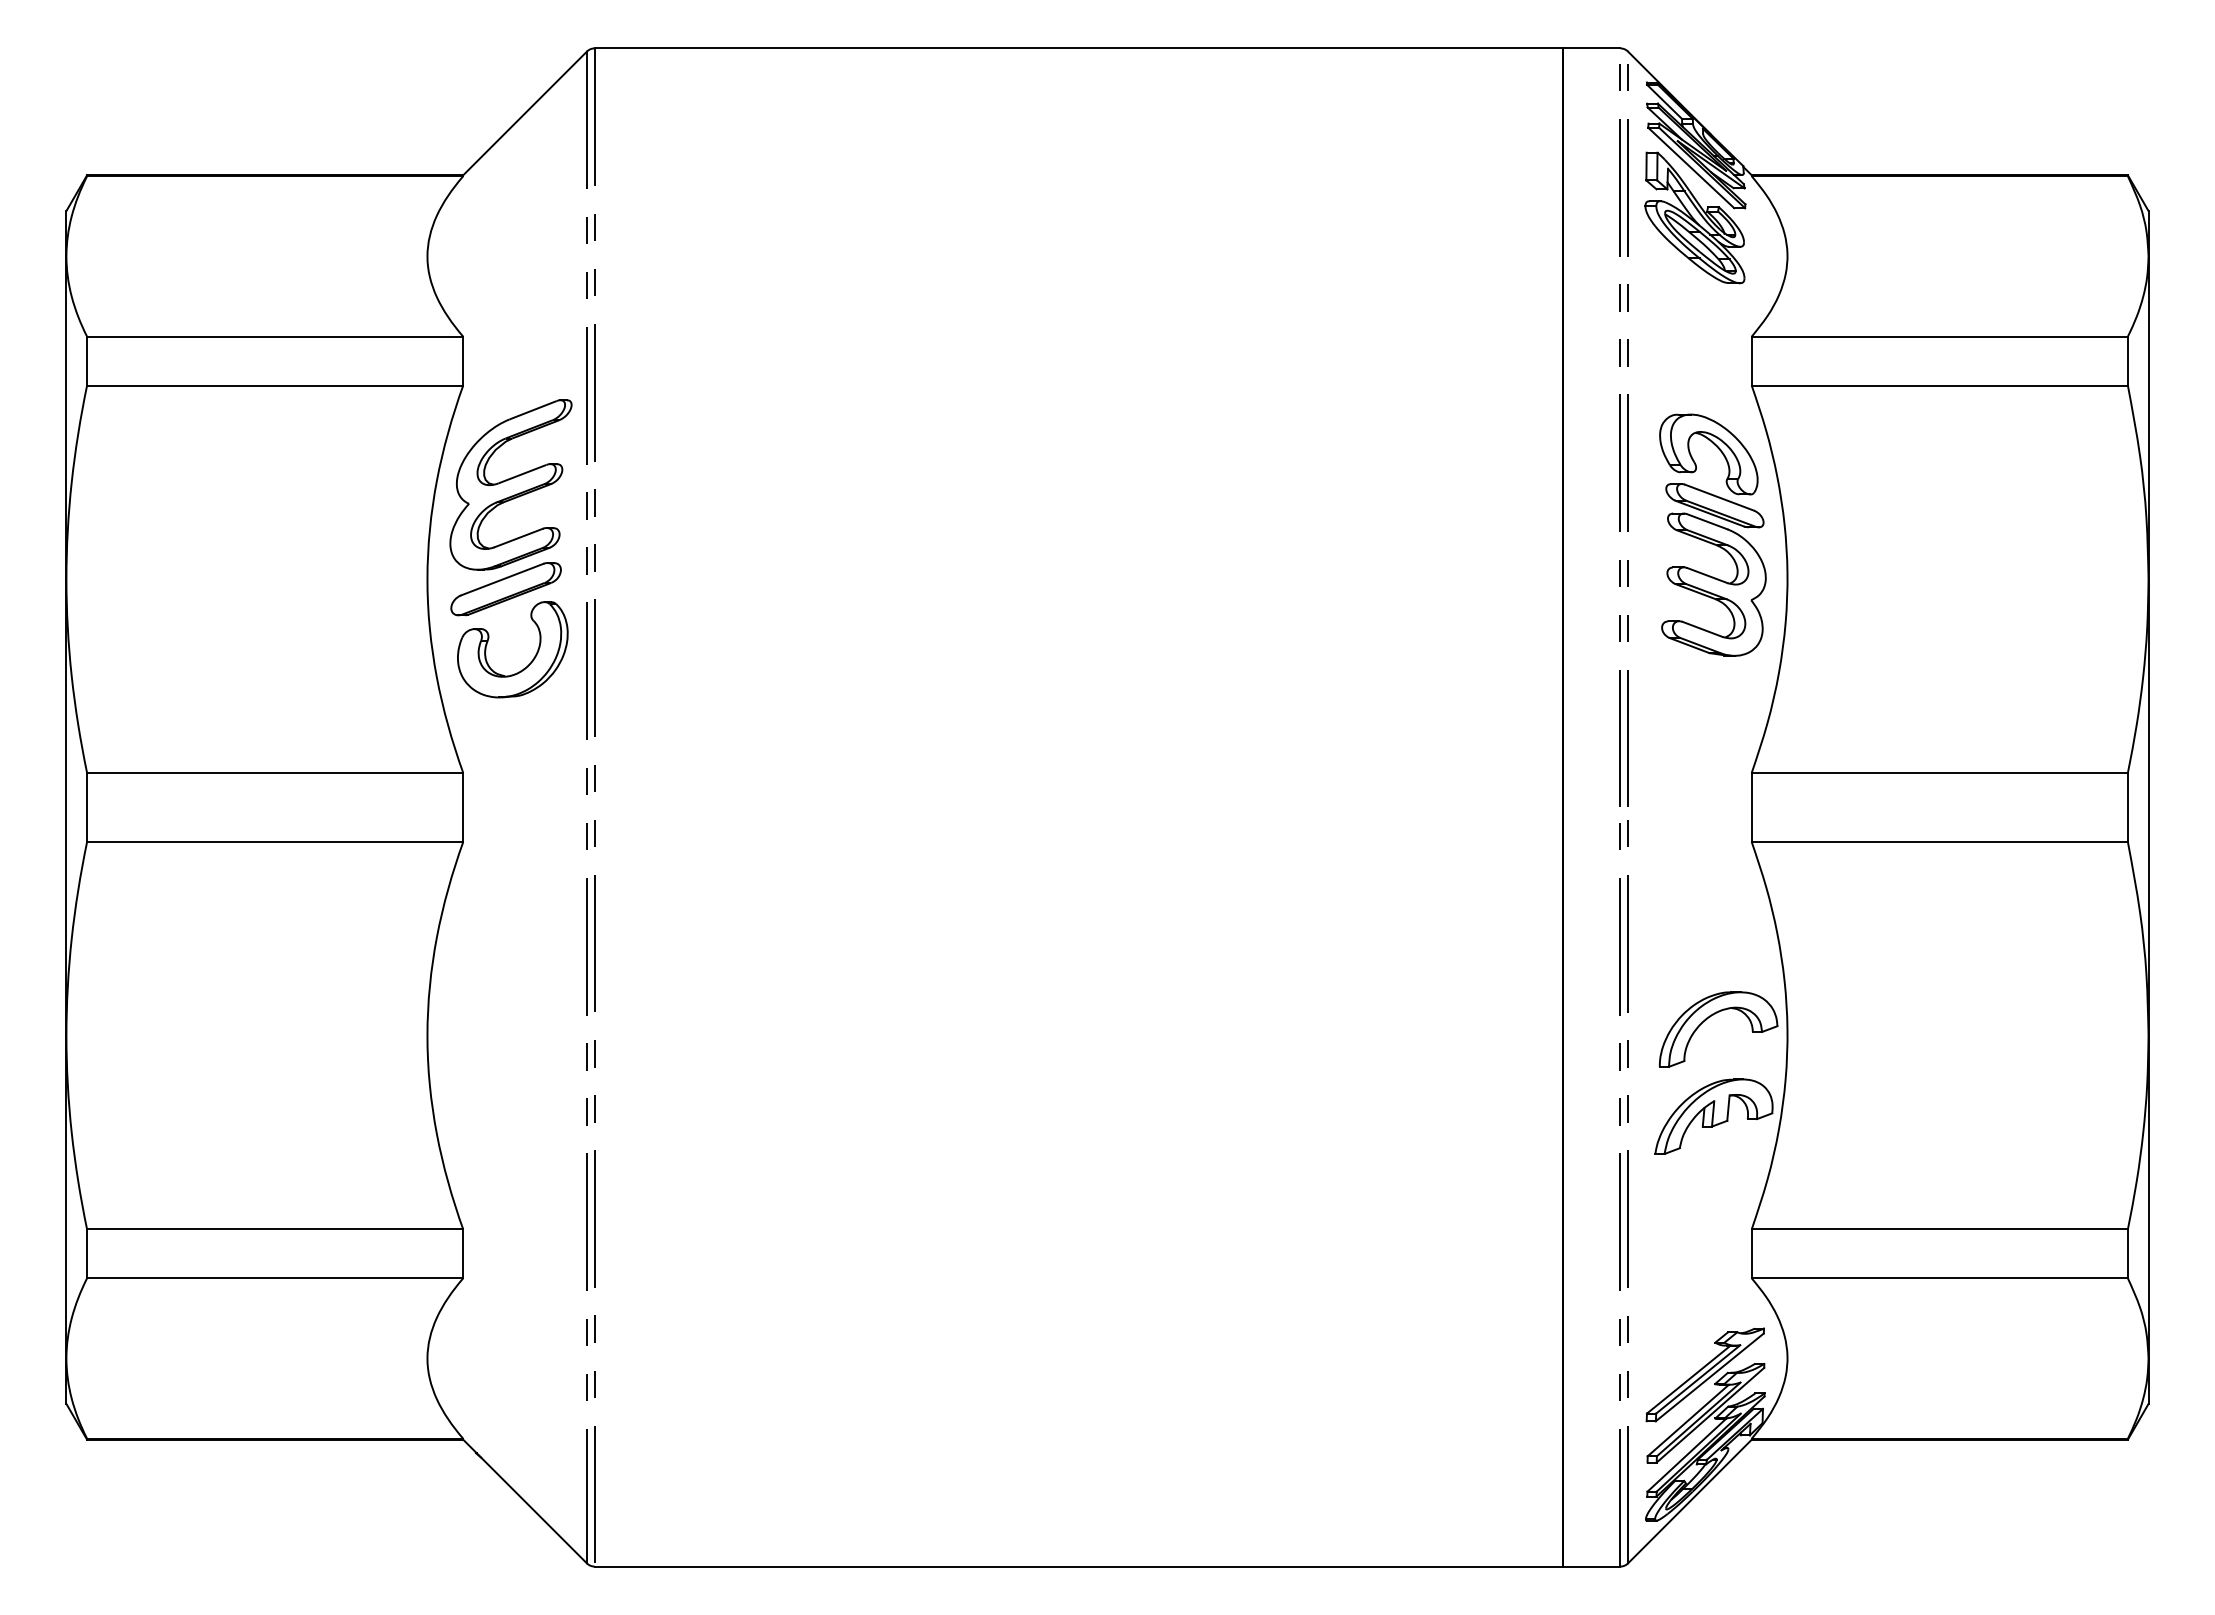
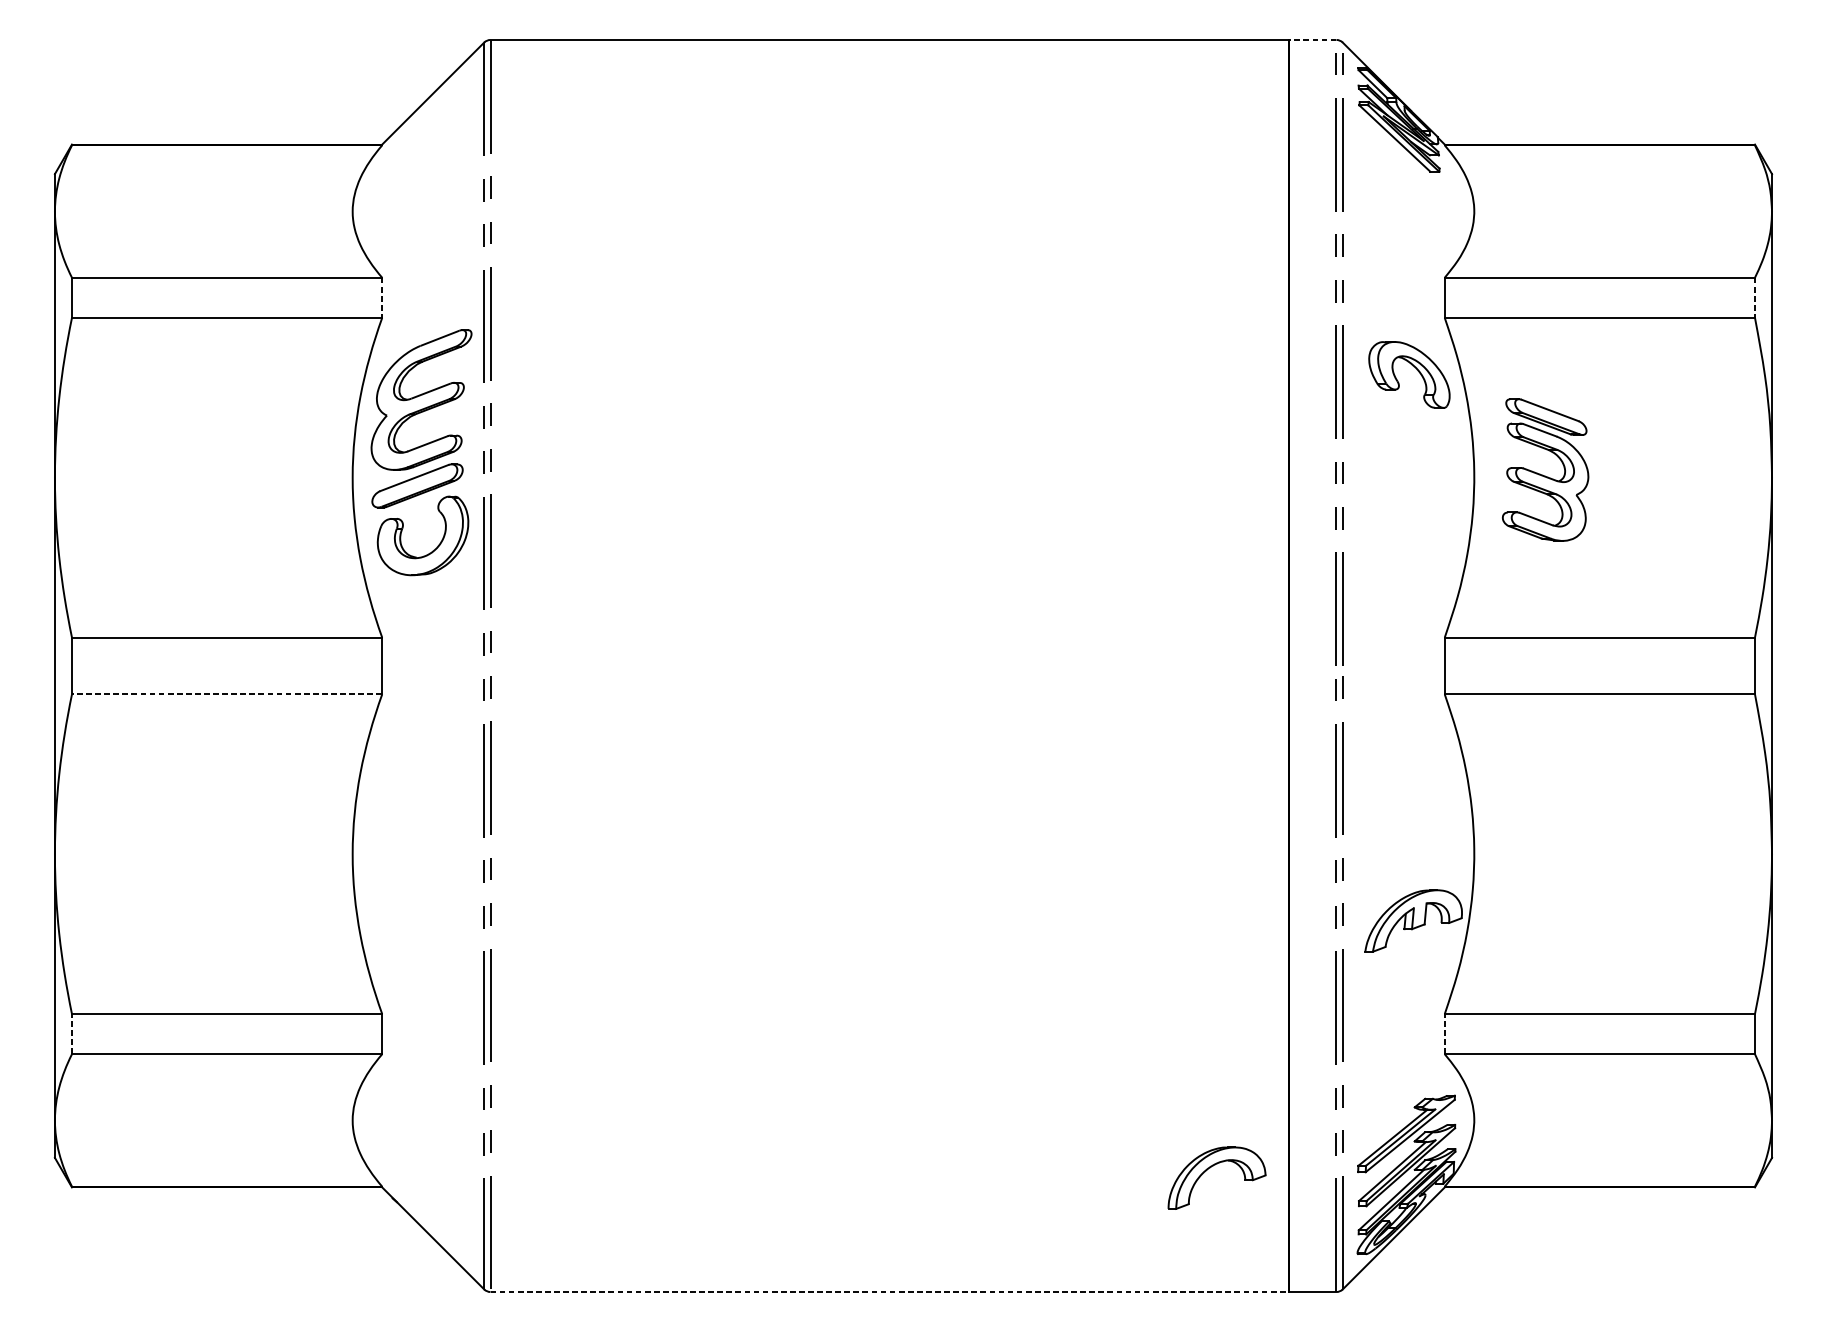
line: (1591, 48) -> (1312, 40), solid -> dashed
part: (1694, 217) -> (1397, 179), removed
line: (463, 361) -> (382, 298), solid -> dashed
line: (2127, 361) -> (1754, 298), solid -> dashed
part: (1710, 575) -> (1542, 474), moved
line: (274, 842) -> (226, 694), solid -> dashed
part: (1710, 1017) -> (1210, 1168), moved
line: (87, 1253) -> (72, 1033), solid -> dashed
line: (1751, 1253) -> (1444, 1033), solid -> dashed
line: (1079, 1566) -> (890, 1291), solid -> dashed

